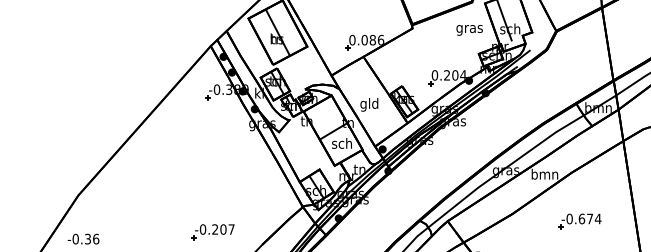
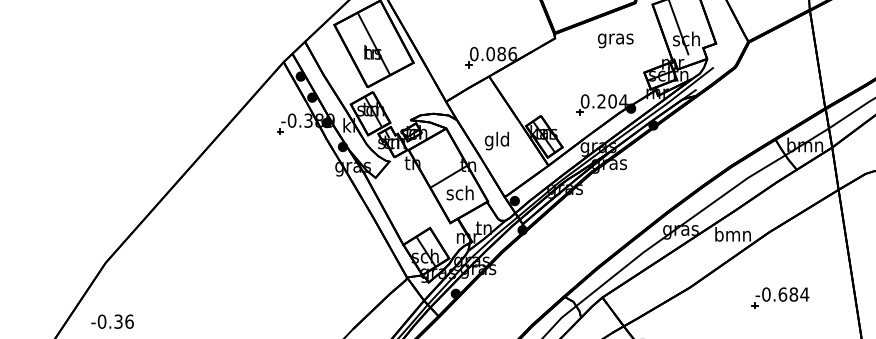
text: (469, 30) -> (615, 41), moved
text: (590, 218) -> (794, 293), -0.674 -> -0.684
part: (212, 232) -> (286, 312), removed

